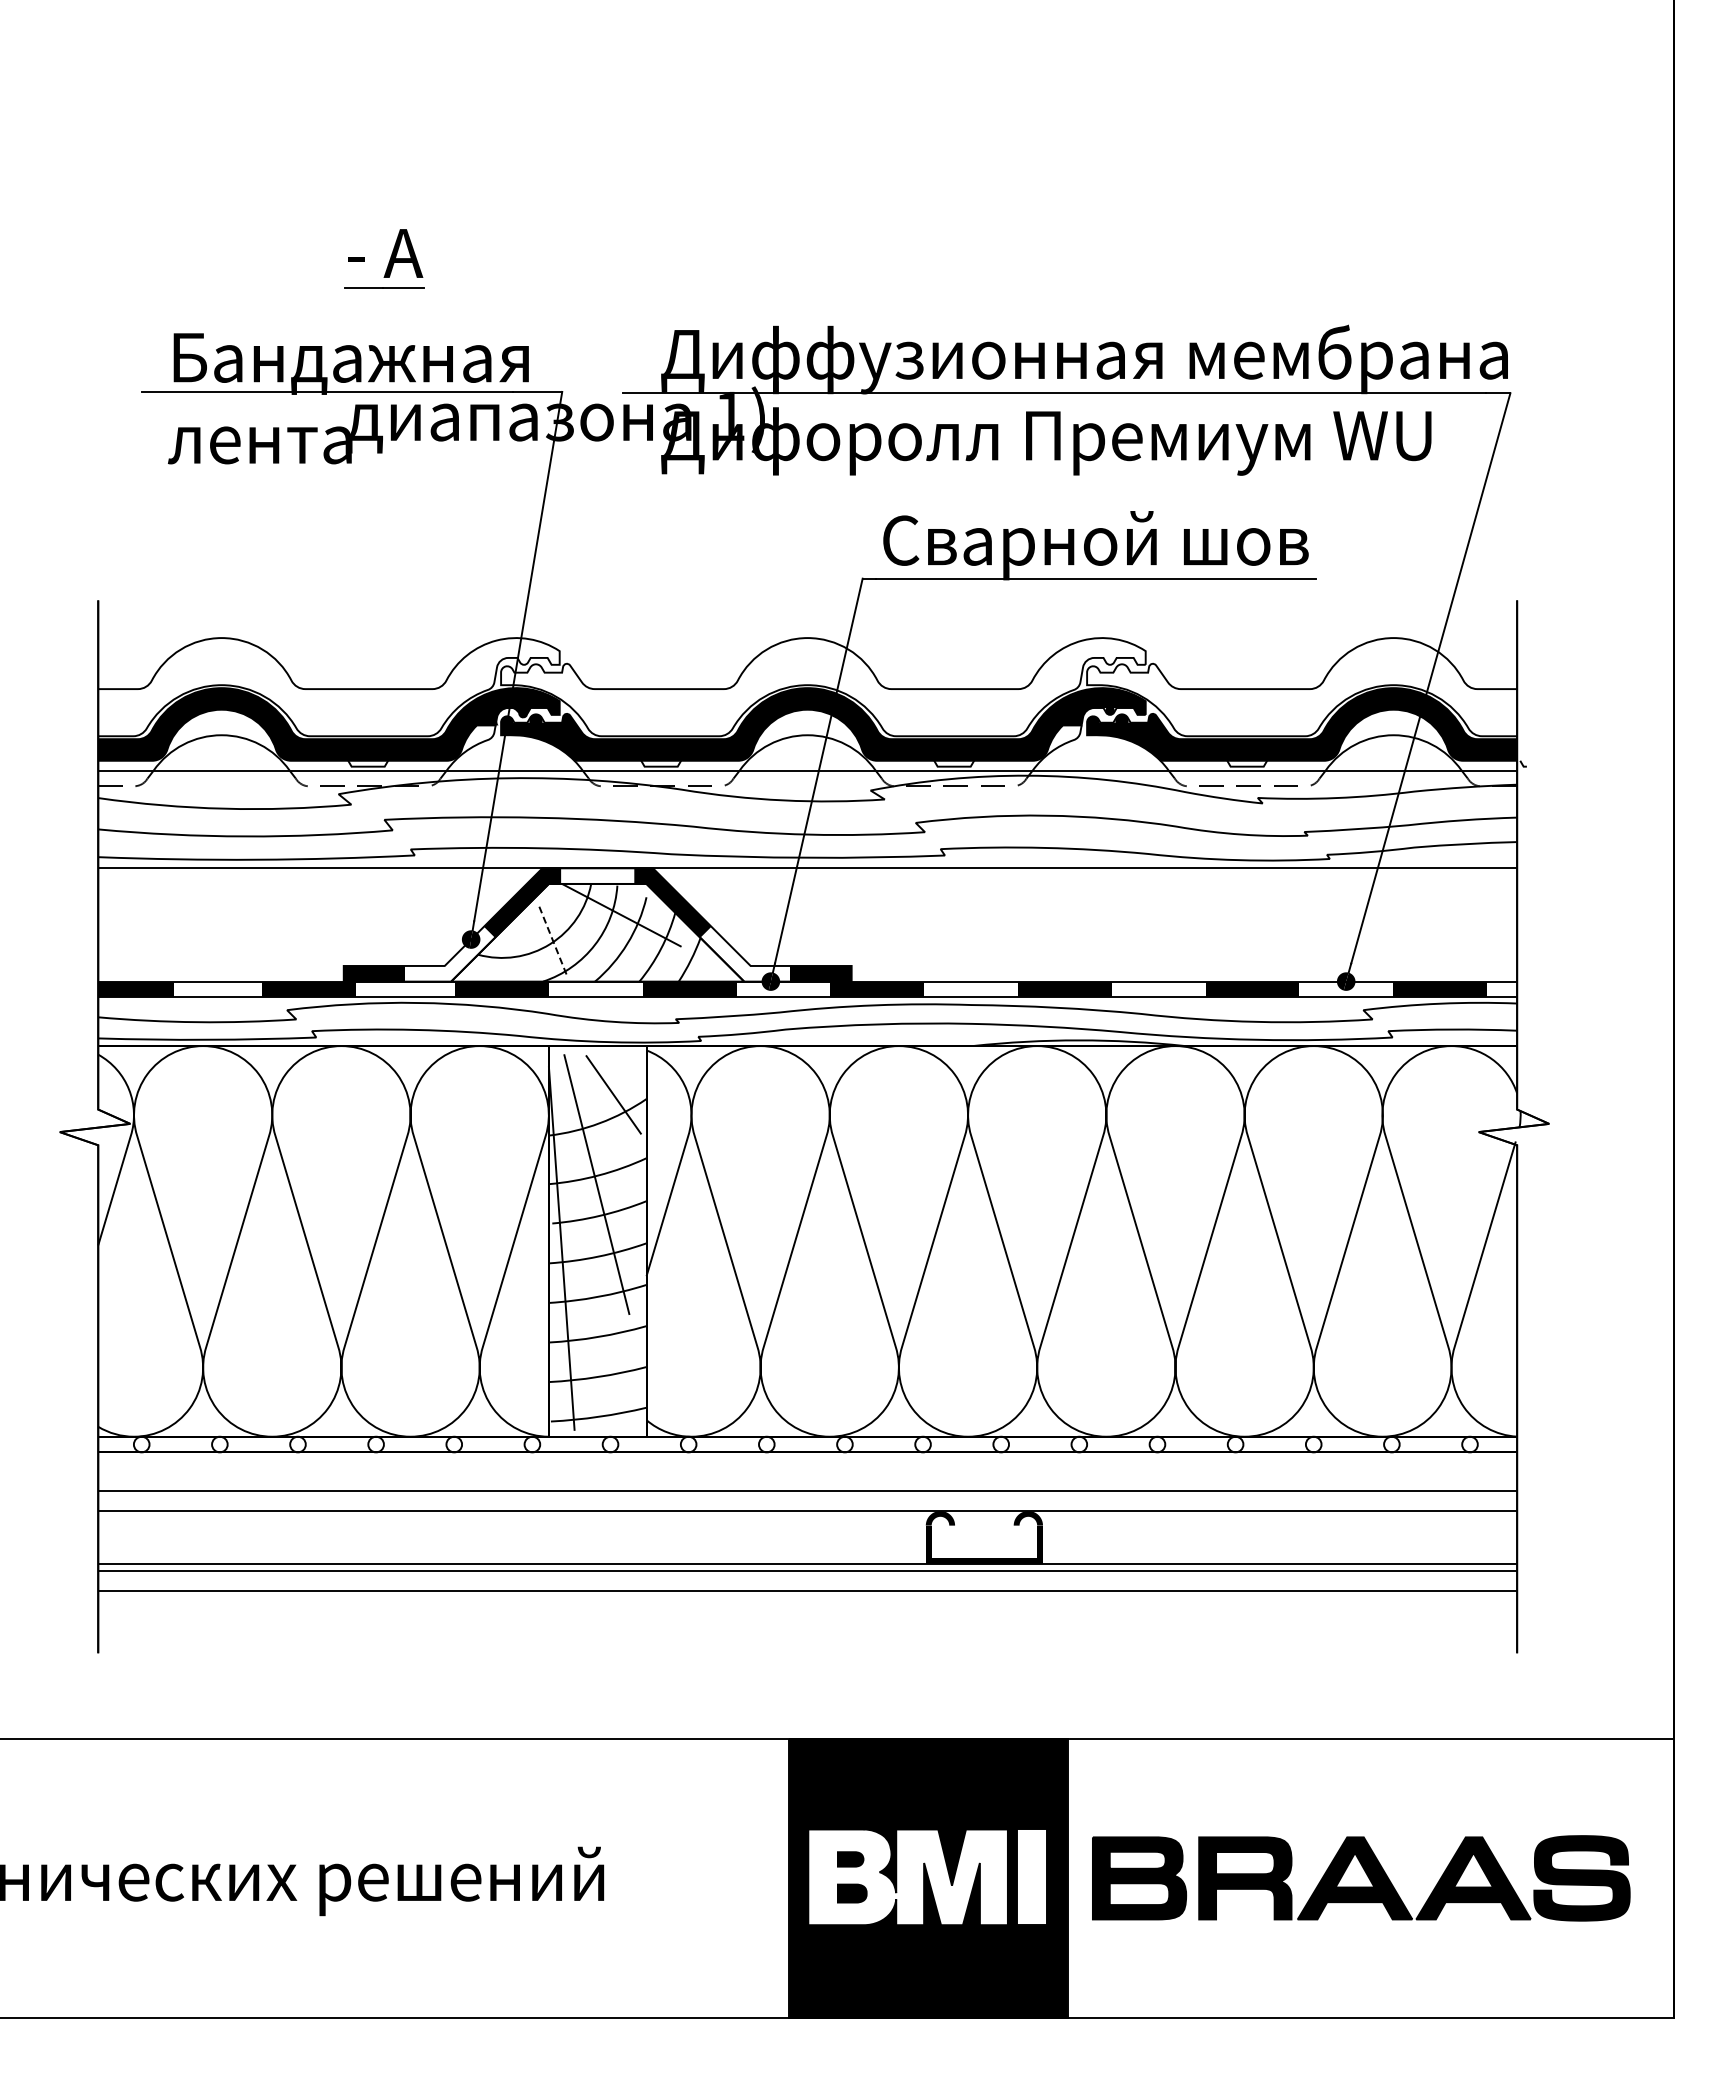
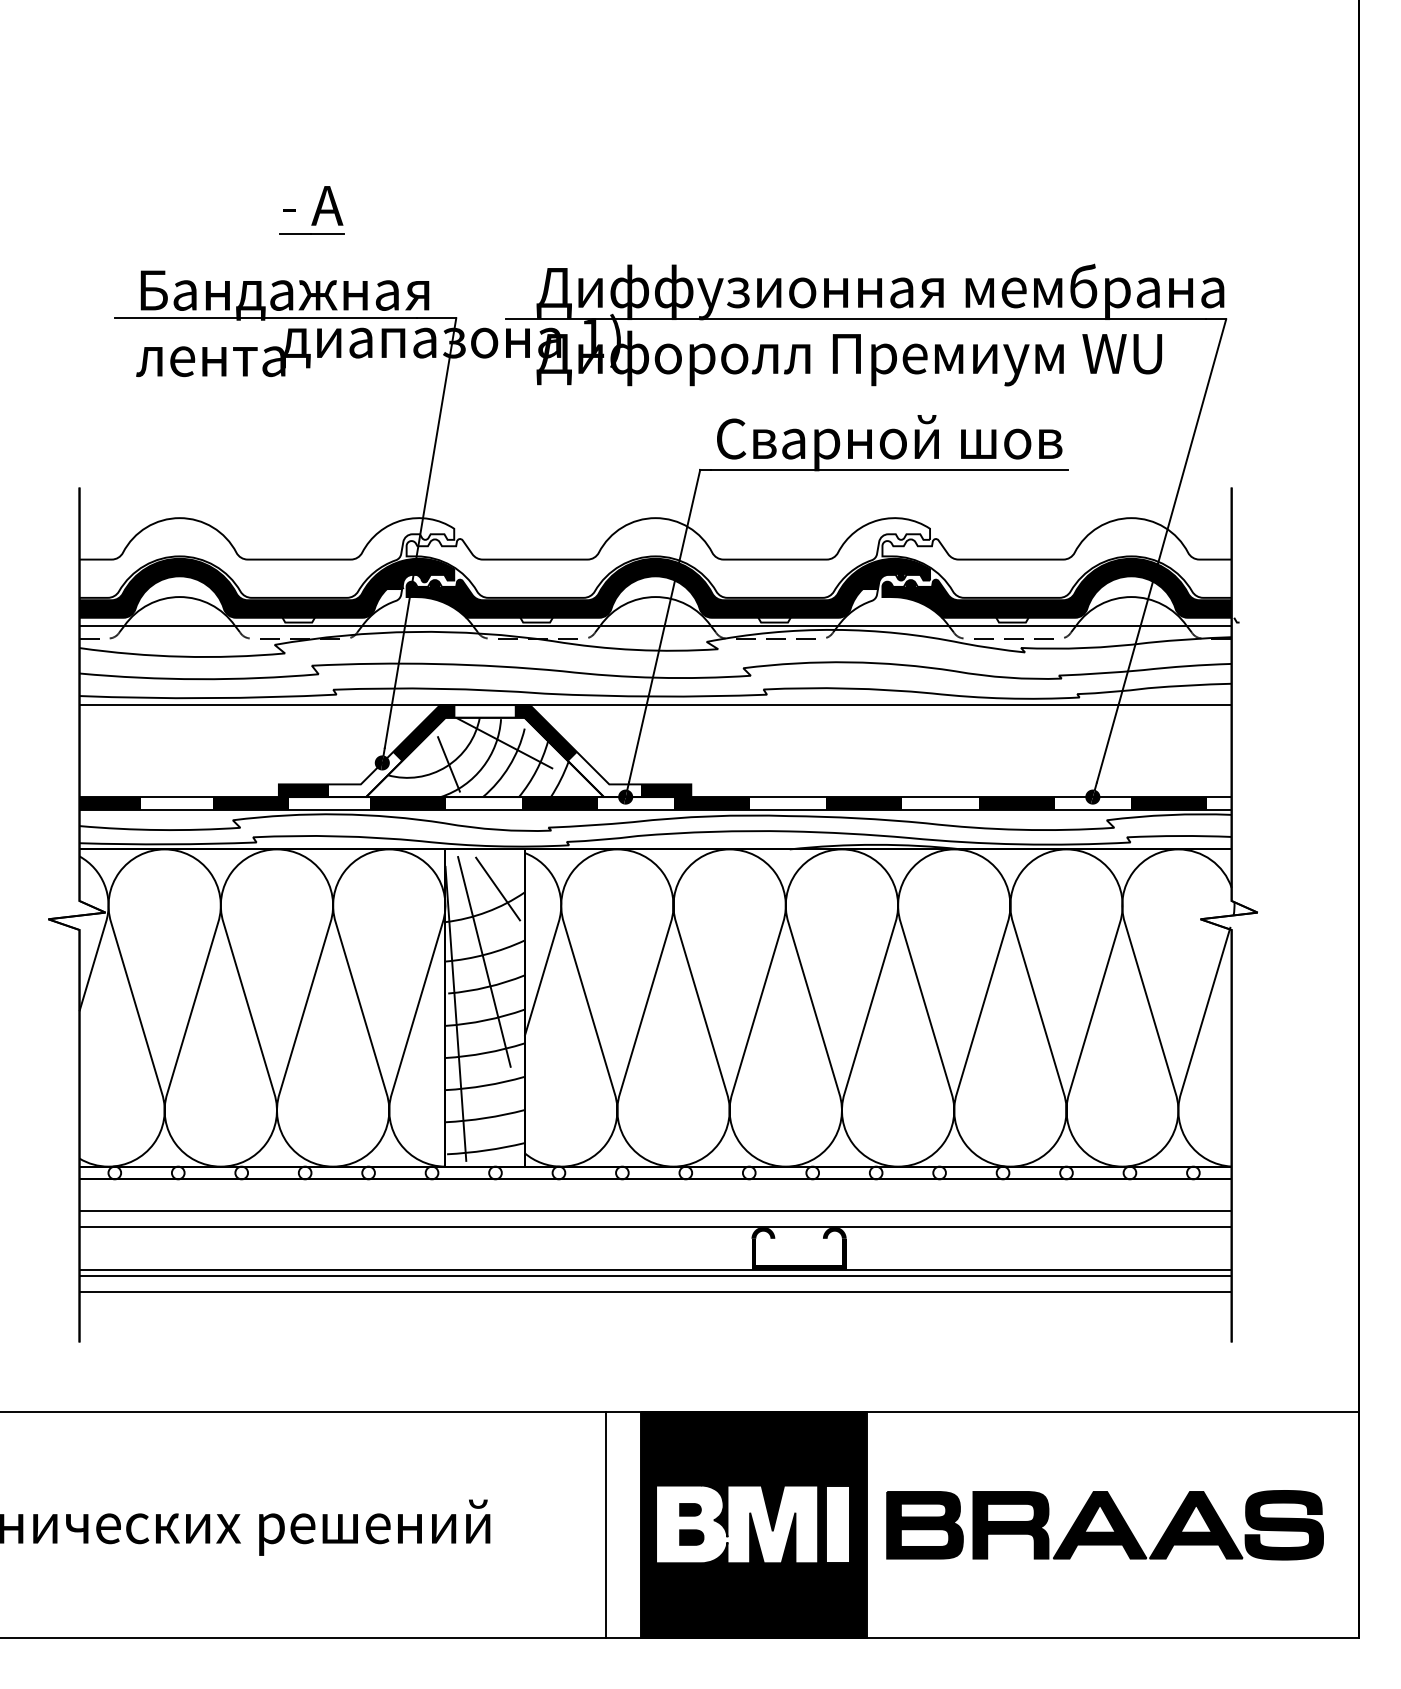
line: (553, 941) -> (449, 764), dashed -> solid
line: (746, 1878) -> (605, 1525), added

